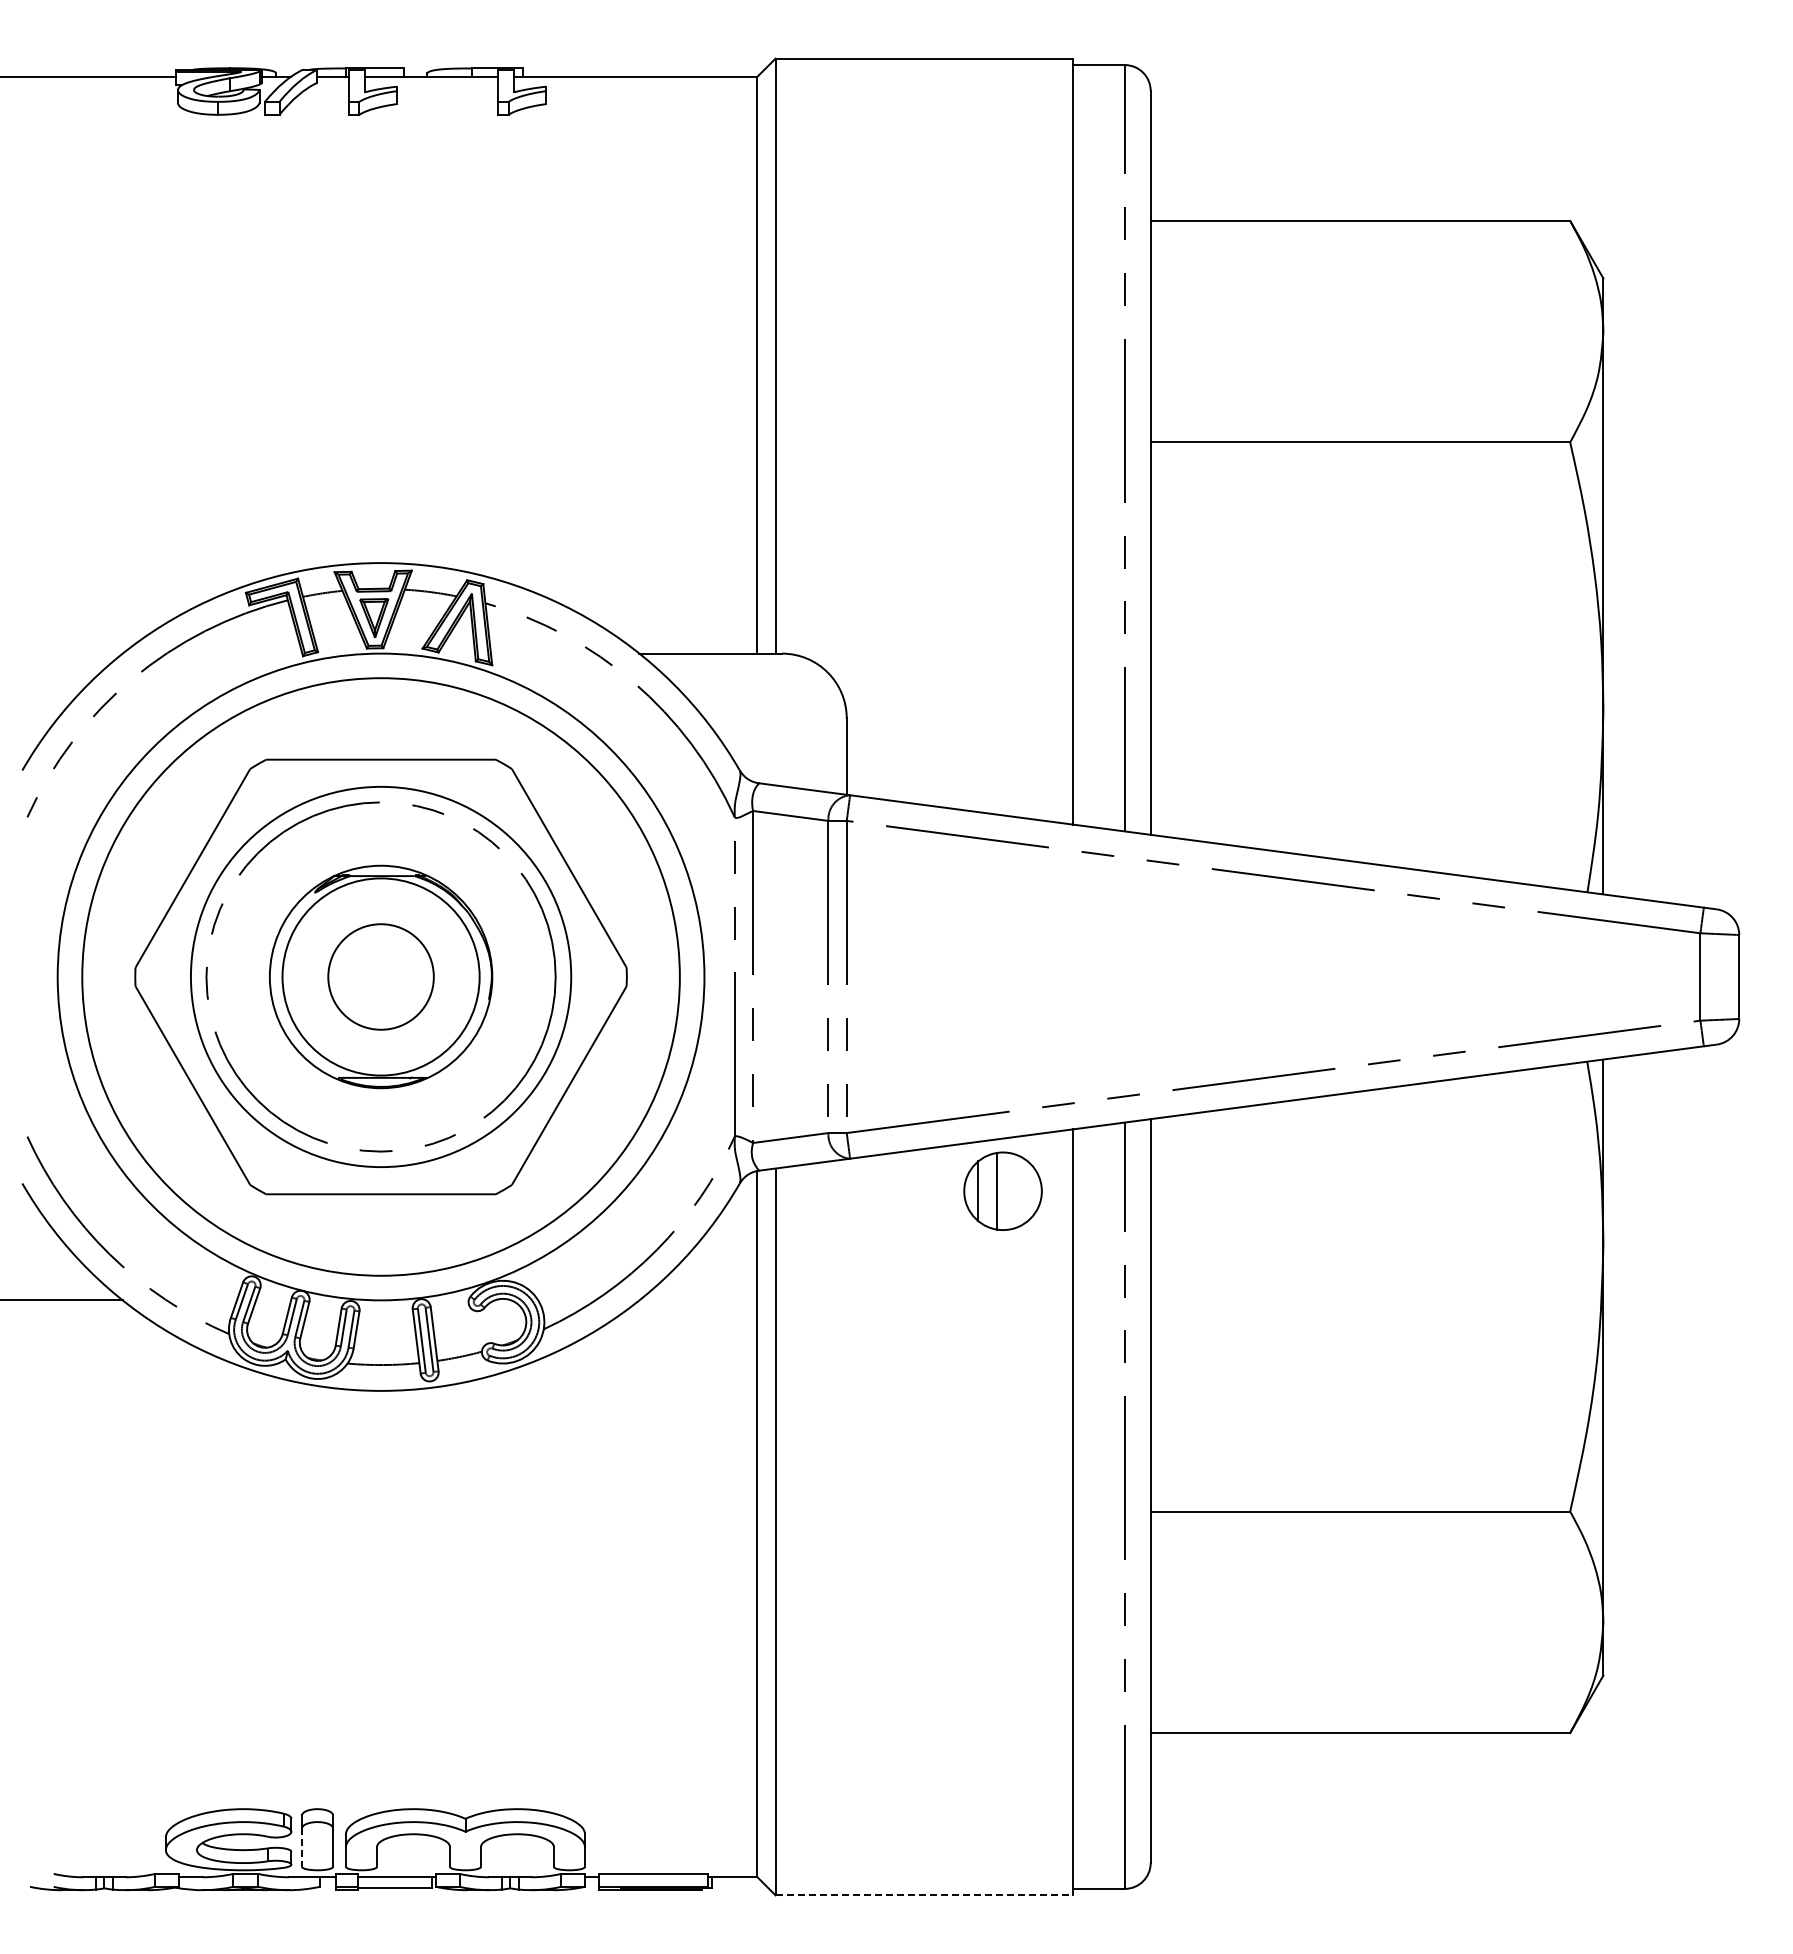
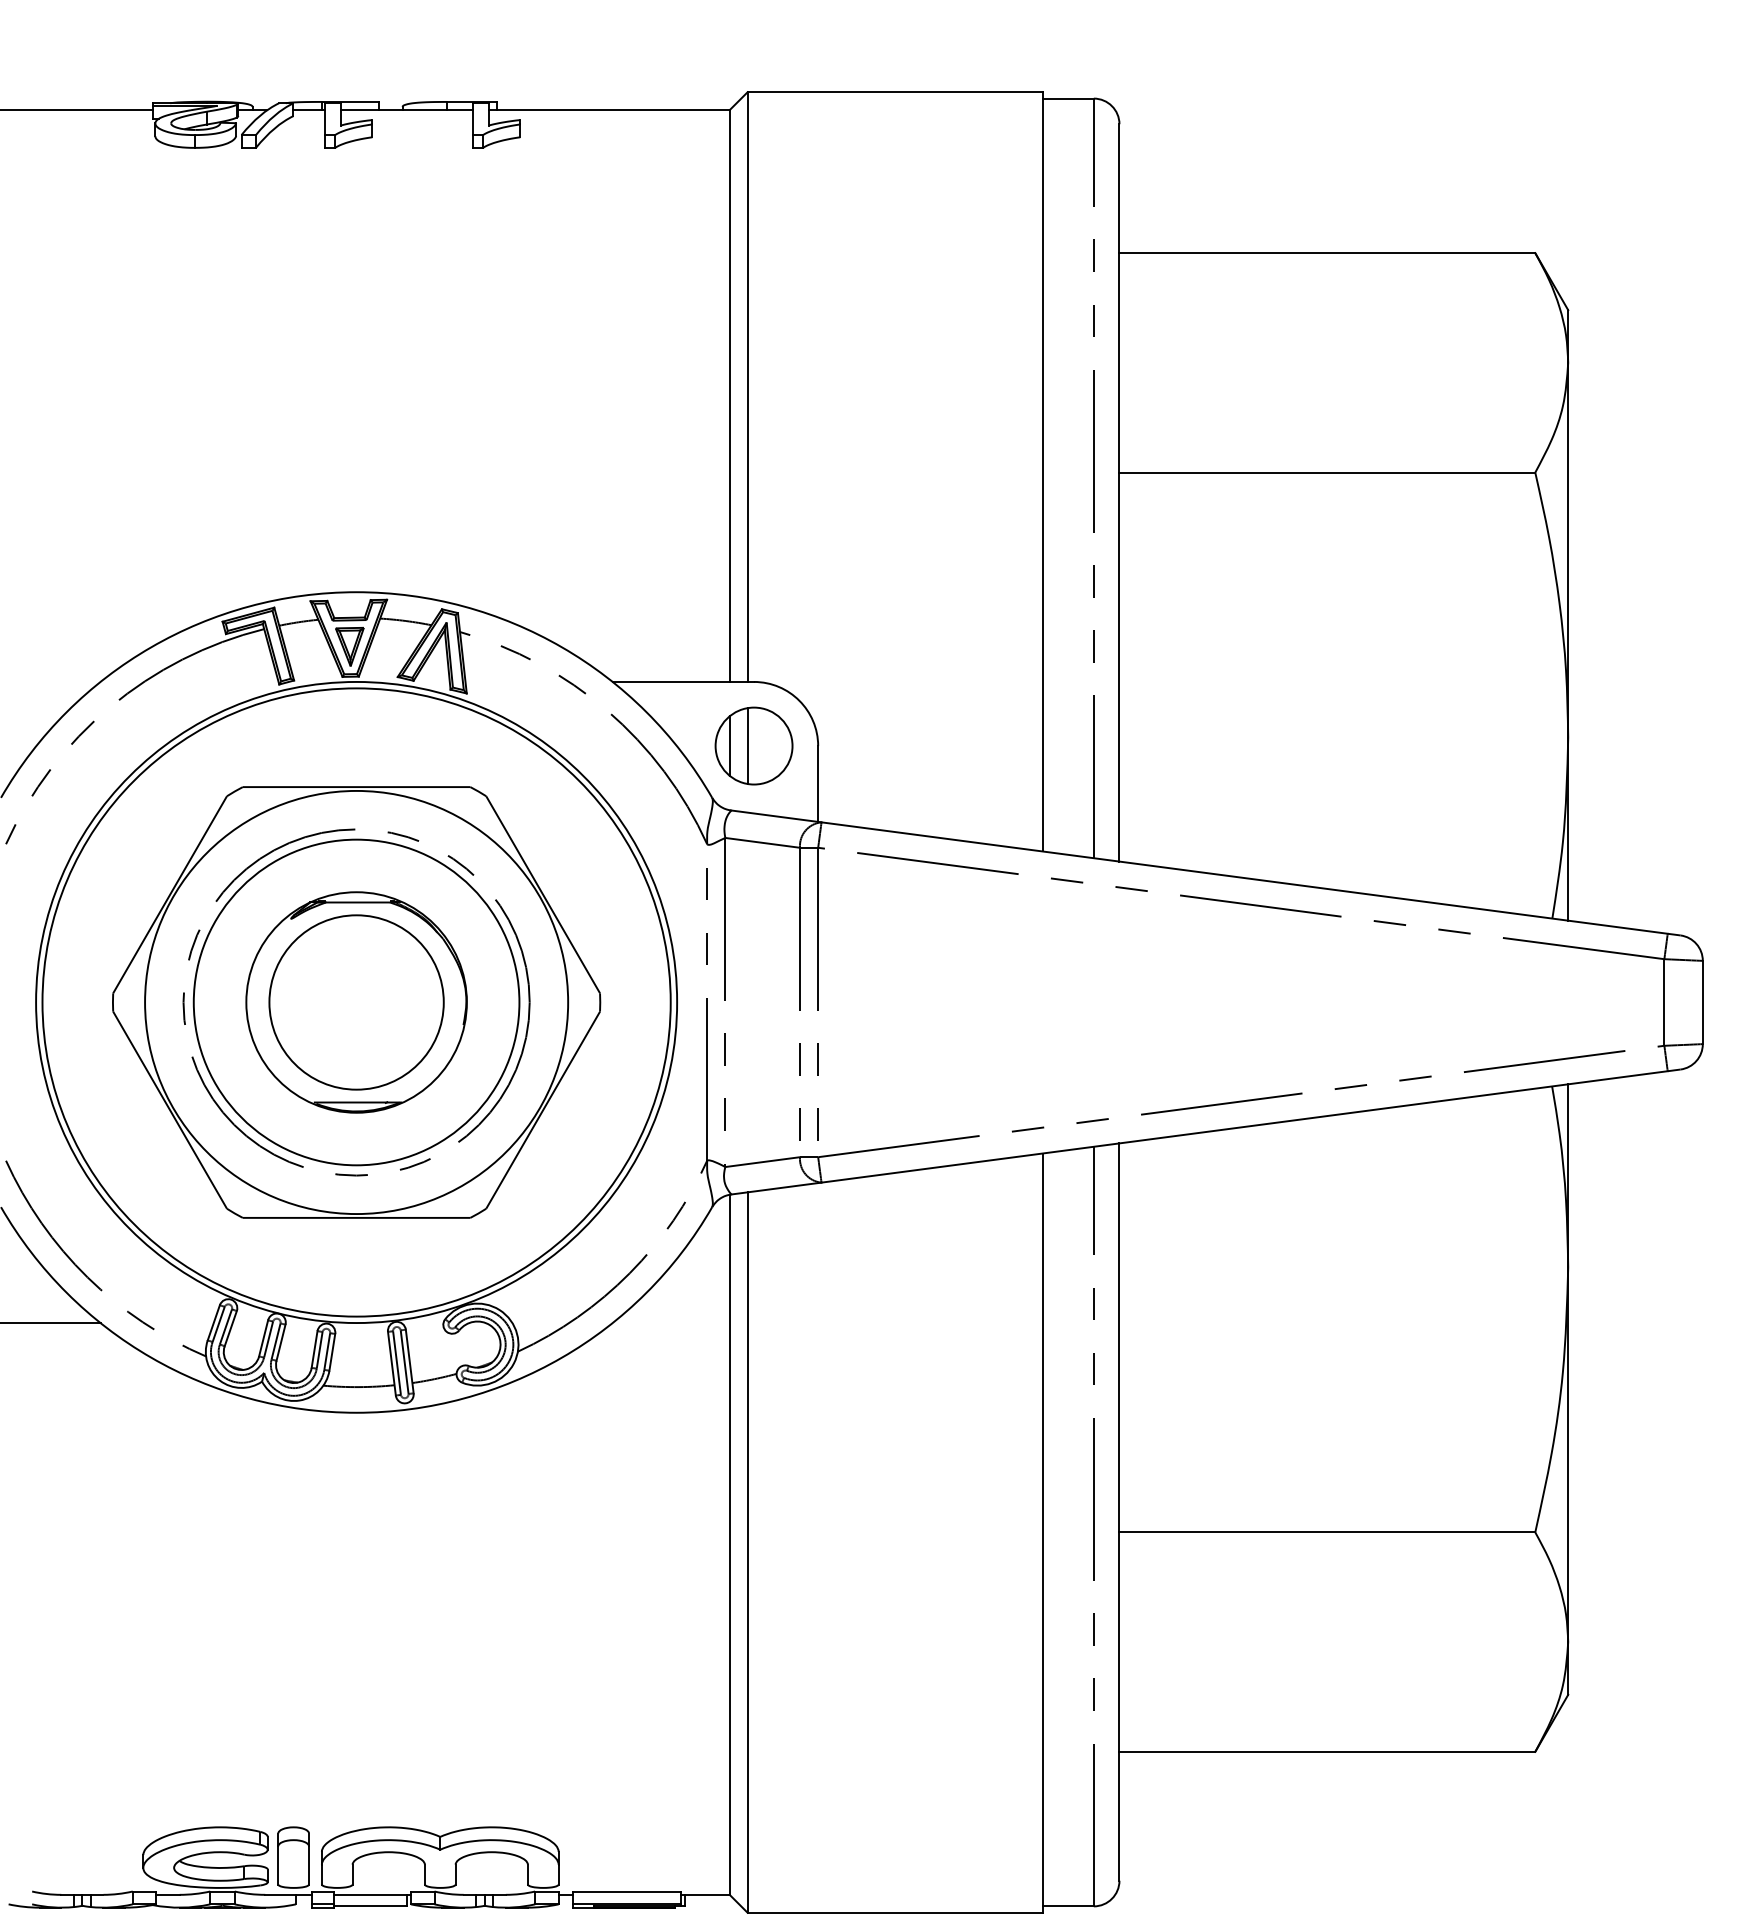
circle: (380, 976) -> (356, 1002), size x0.71
circle: (380, 976) -> (356, 1002), size x1.67
circle: (380, 976) -> (356, 1002), size x1.67
circle: (381, 976) -> (357, 1002), size x1.67
part: (1002, 1190) -> (753, 745), moved
line: (302, 1848) -> (278, 1866), dashed -> solid
line: (924, 1895) -> (895, 1912), dashed -> solid

